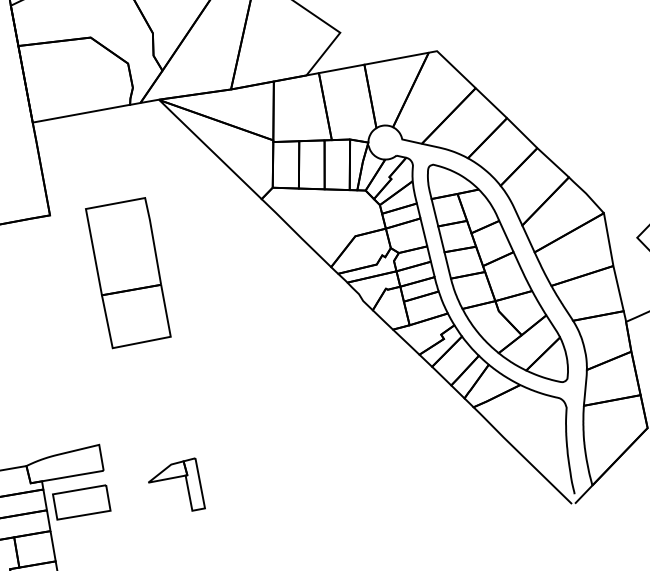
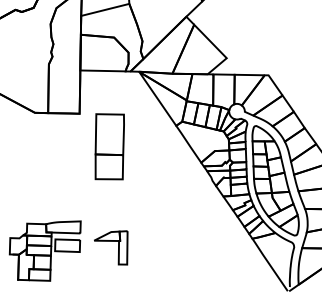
part: (176, 487) -> (111, 247), size x1.43

